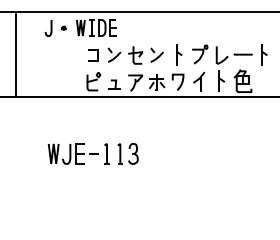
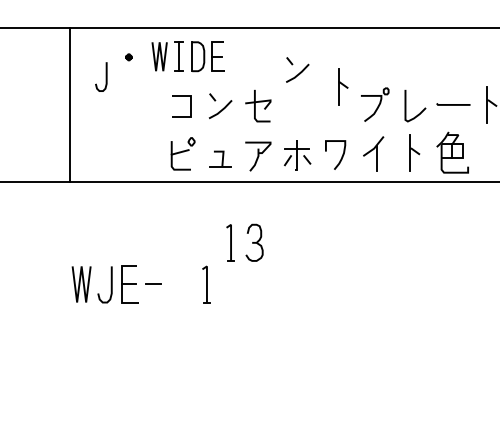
curve: (50, 28) -> (104, 77), moved
line: (16, 54) -> (70, 104), moved
part: (156, 54) -> (296, 68), moved
part: (179, 54) -> (343, 86), moved
part: (72, 153) -> (115, 283), moved
part: (127, 153) -> (244, 242), moved

